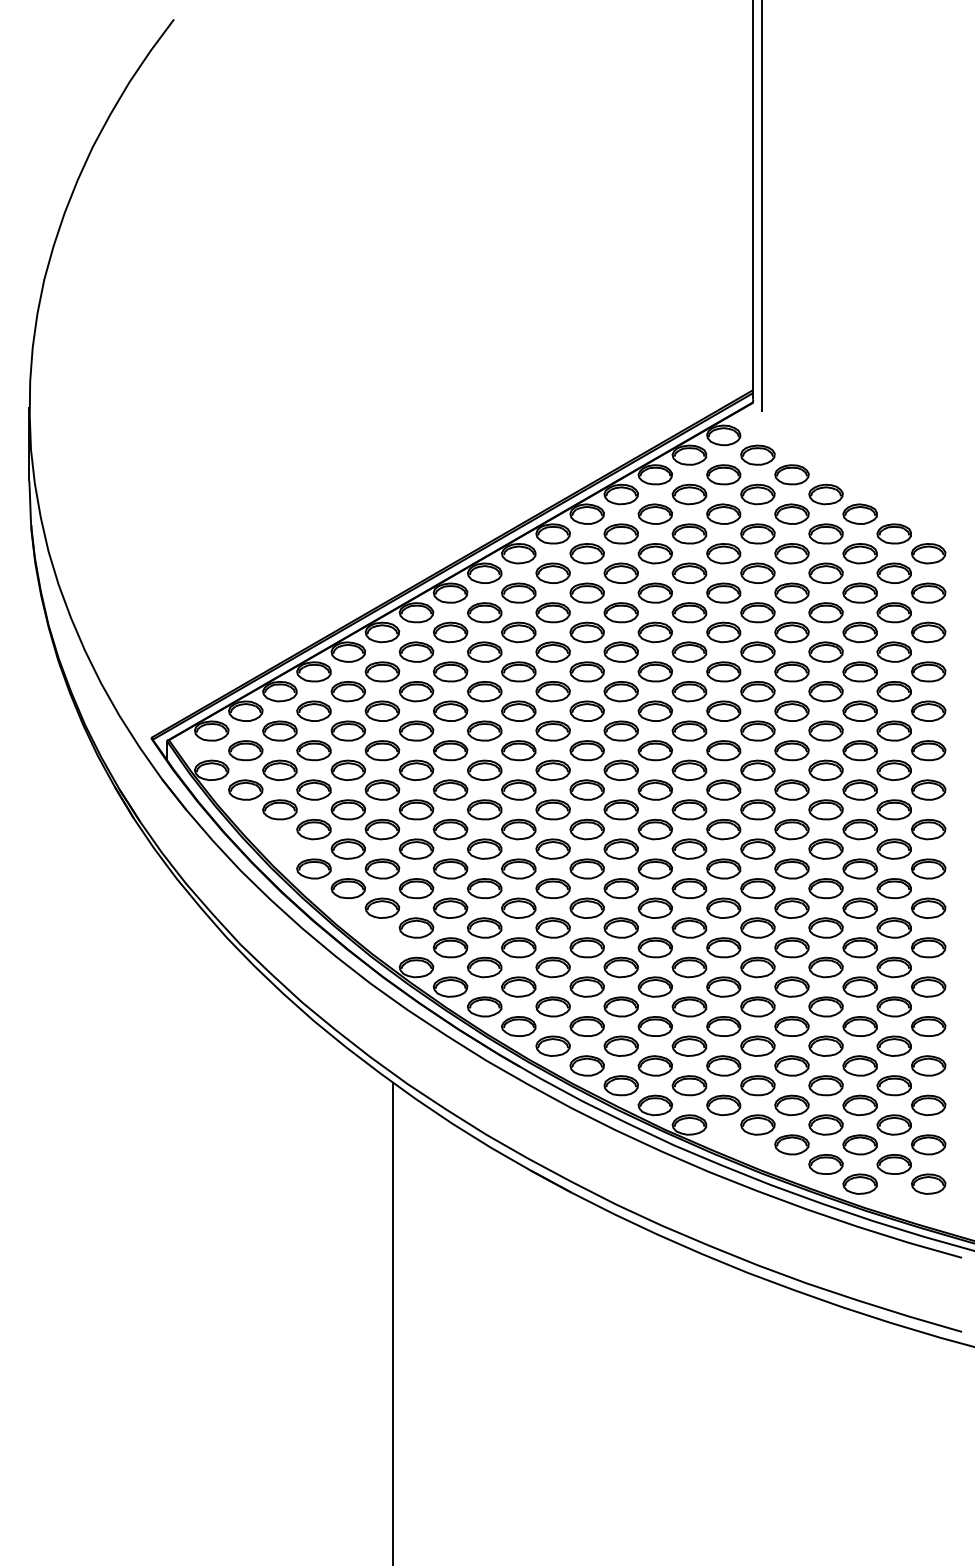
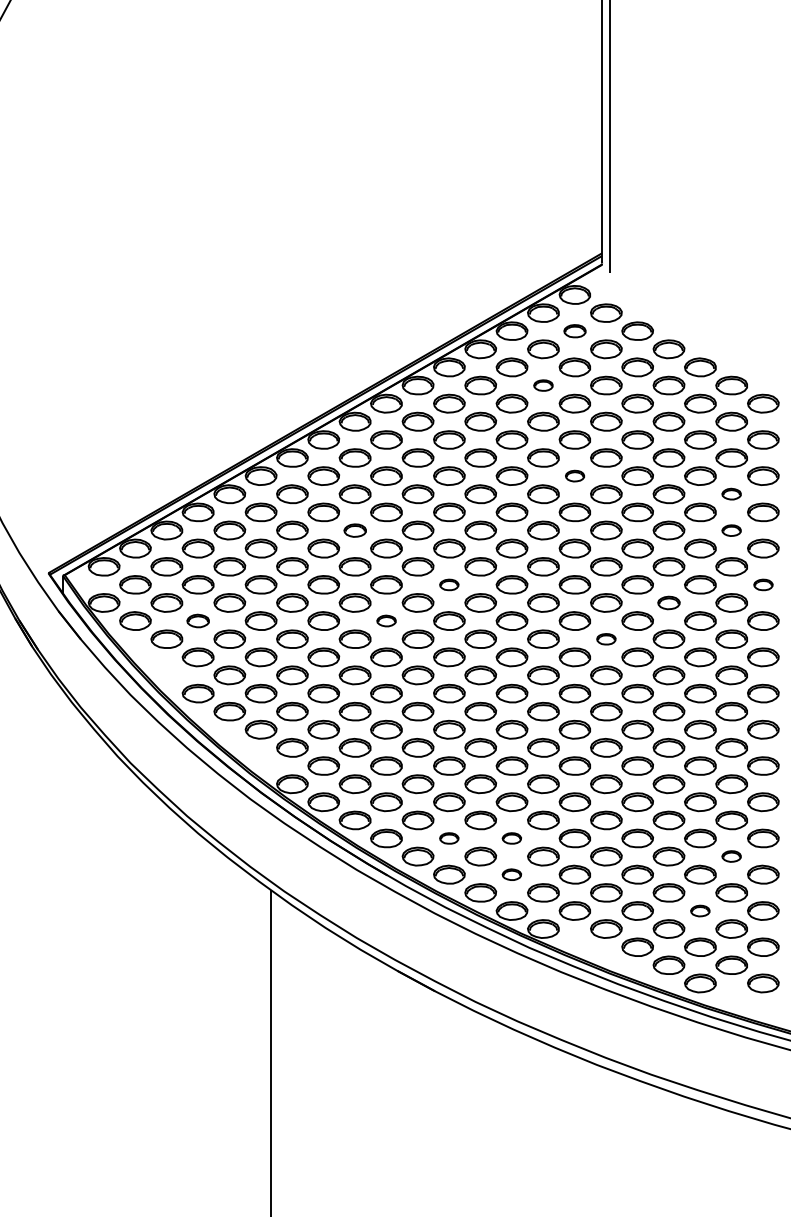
part: (723, 474) -> (574, 330), size x0.7
part: (689, 533) -> (543, 385), size x0.6
part: (723, 632) -> (574, 476), size x0.6
part: (893, 651) -> (731, 493), size x0.6
part: (484, 691) -> (354, 530), size x0.7
part: (893, 691) -> (731, 530), size x0.6
part: (586, 750) -> (448, 584), size x0.6
part: (928, 750) -> (763, 584), size x0.6
part: (825, 770) -> (668, 603), size x0.7
part: (313, 789) -> (197, 620), size x0.7
part: (518, 789) -> (386, 620), size x0.6
part: (757, 809) -> (605, 638), size x0.6
part: (586, 1026) -> (448, 838), size x0.6
part: (654, 1026) -> (511, 838), size x0.6
part: (893, 1045) -> (731, 855), size x0.6
part: (654, 1065) -> (511, 874), size x0.6
part: (859, 1105) -> (699, 911), size x0.6

